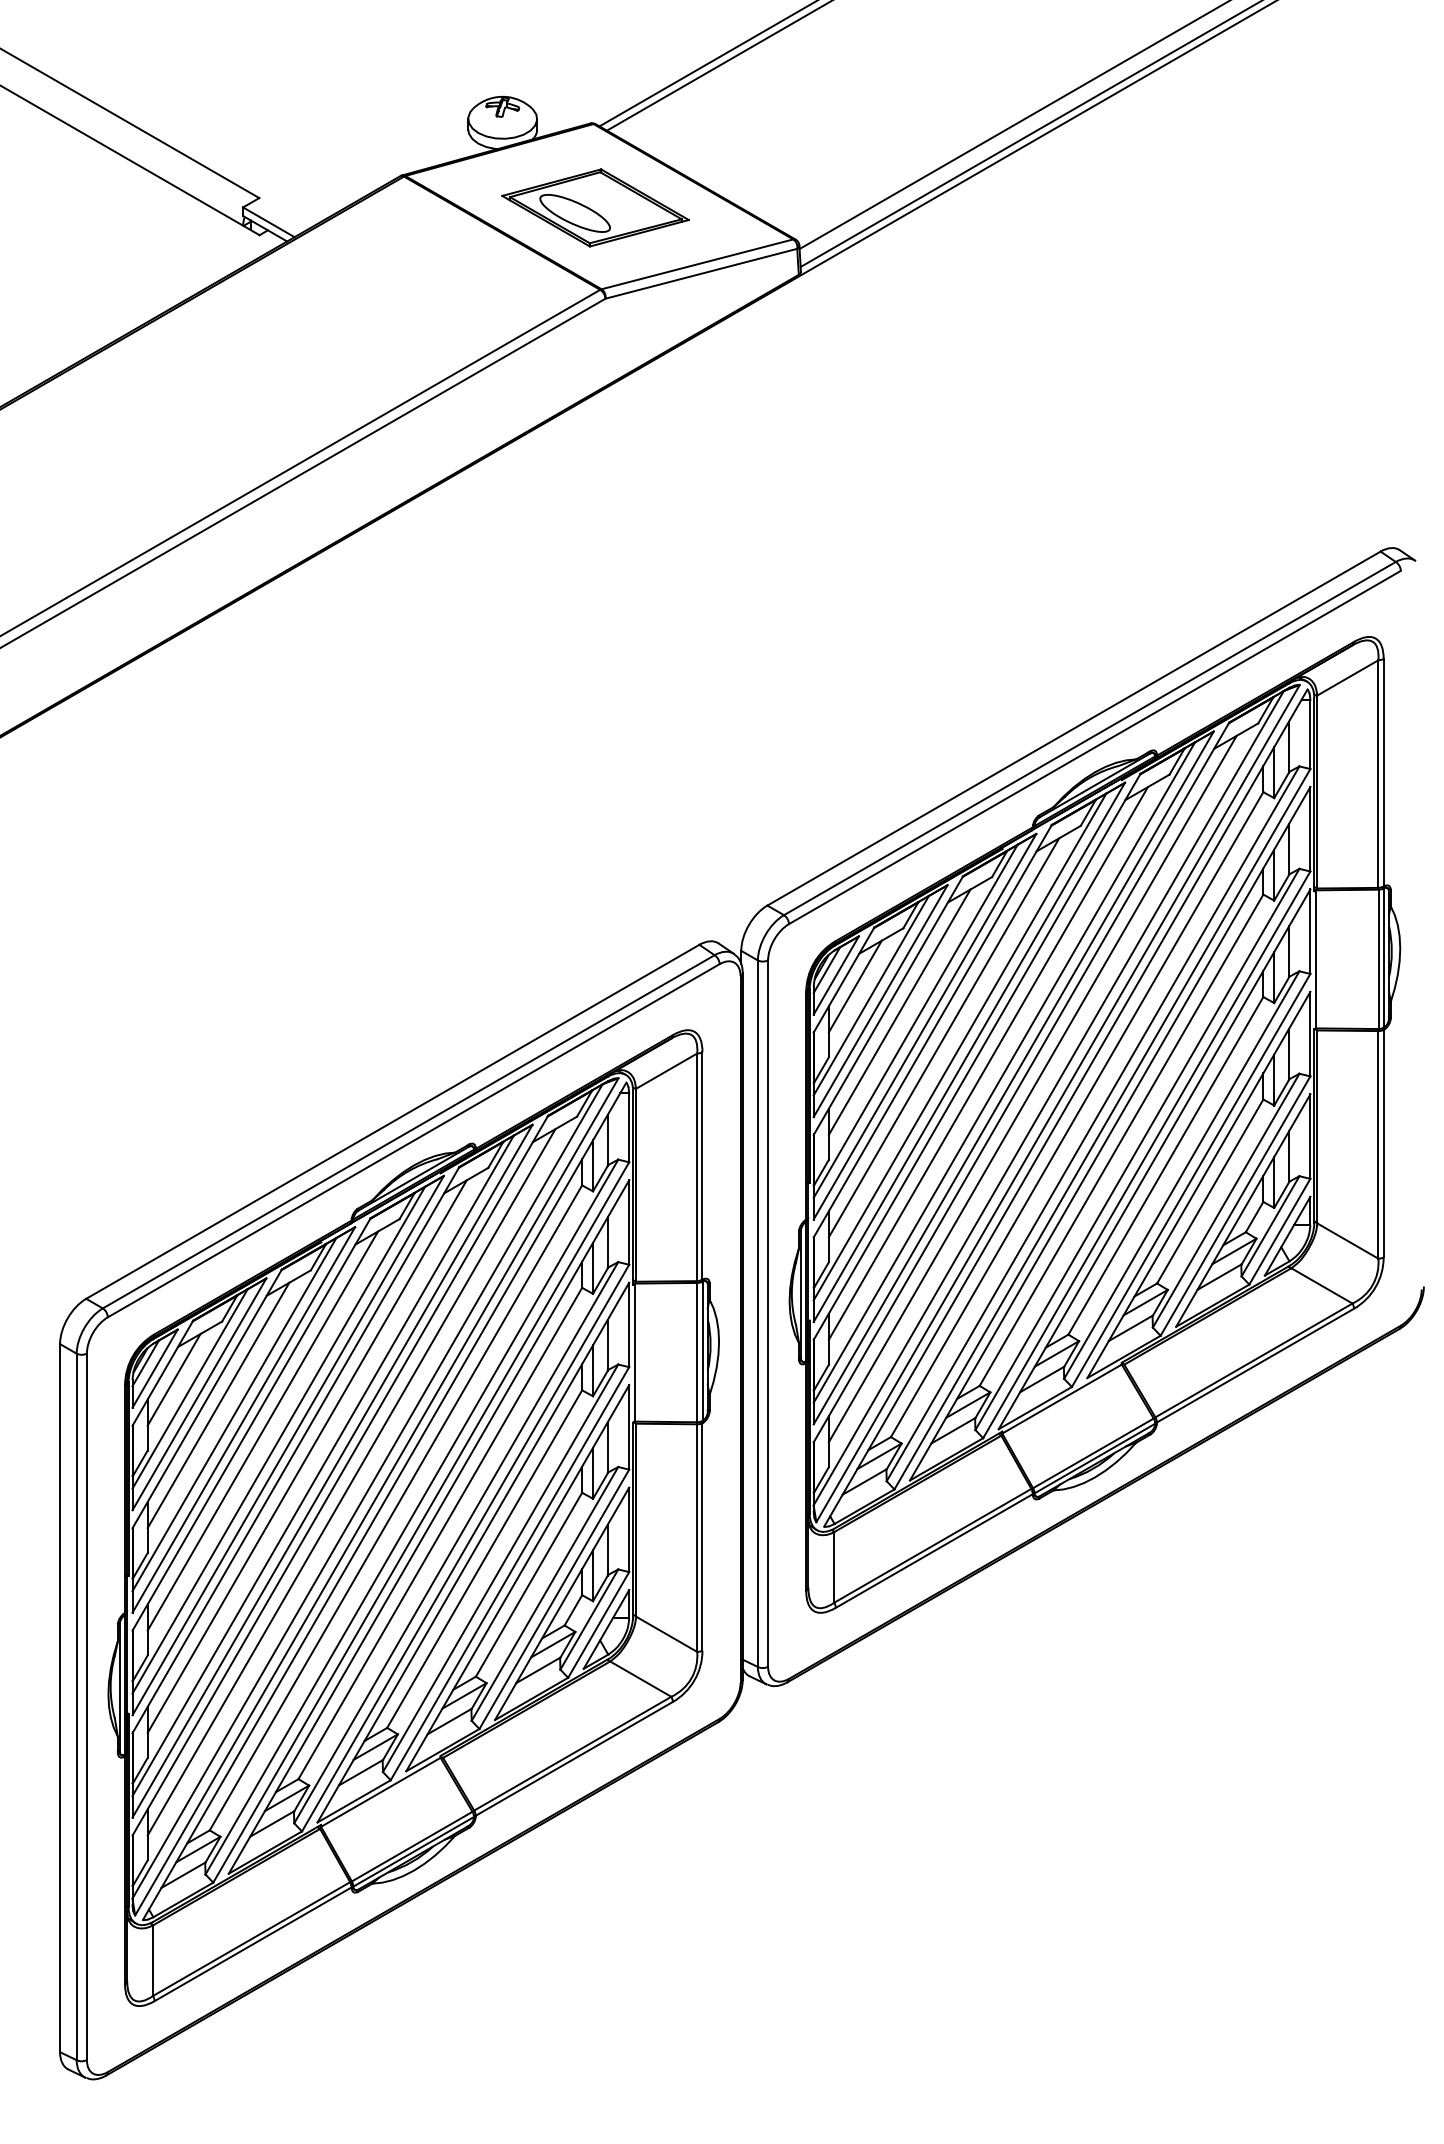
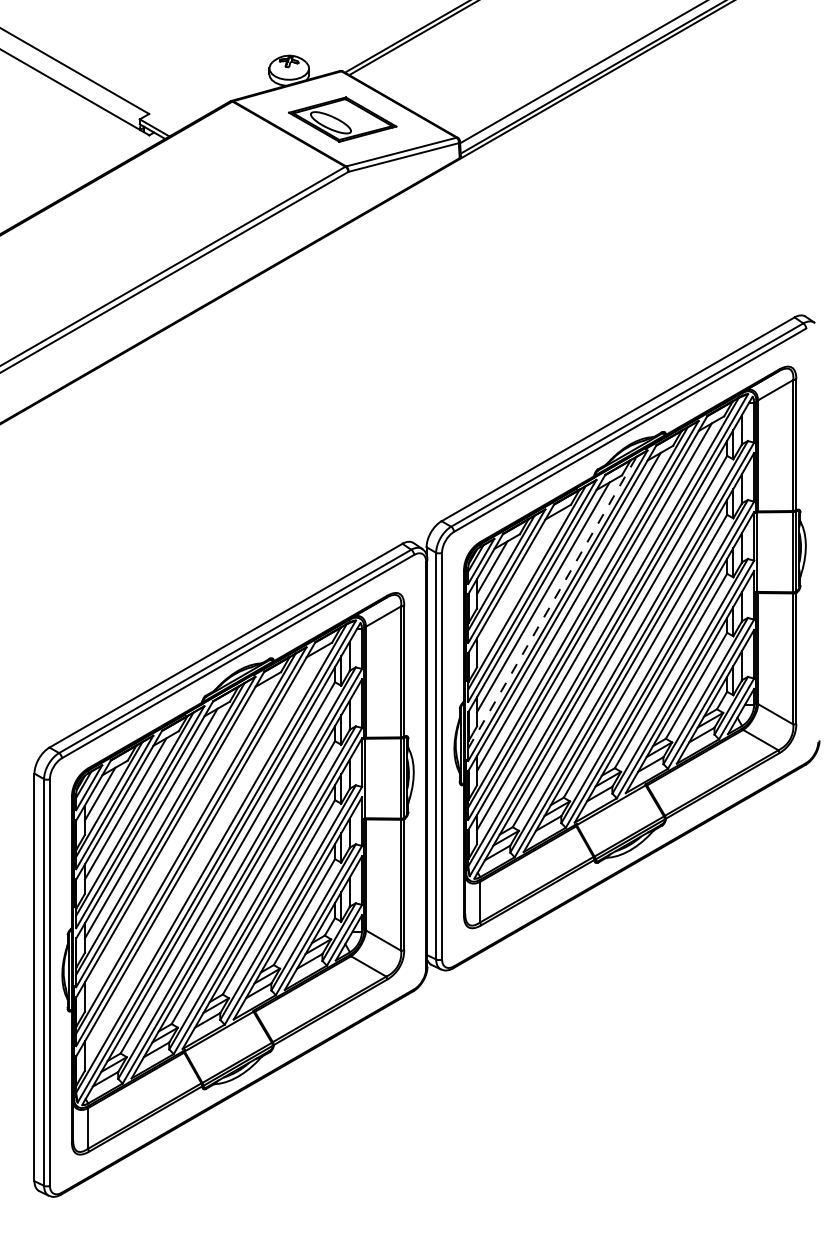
line: (899, 1012) -> (517, 582), removed
line: (960, 1046) -> (552, 602), solid -> dashed
line: (306, 1456) -> (176, 838), removed
line: (350, 1481) -> (201, 852), removed

